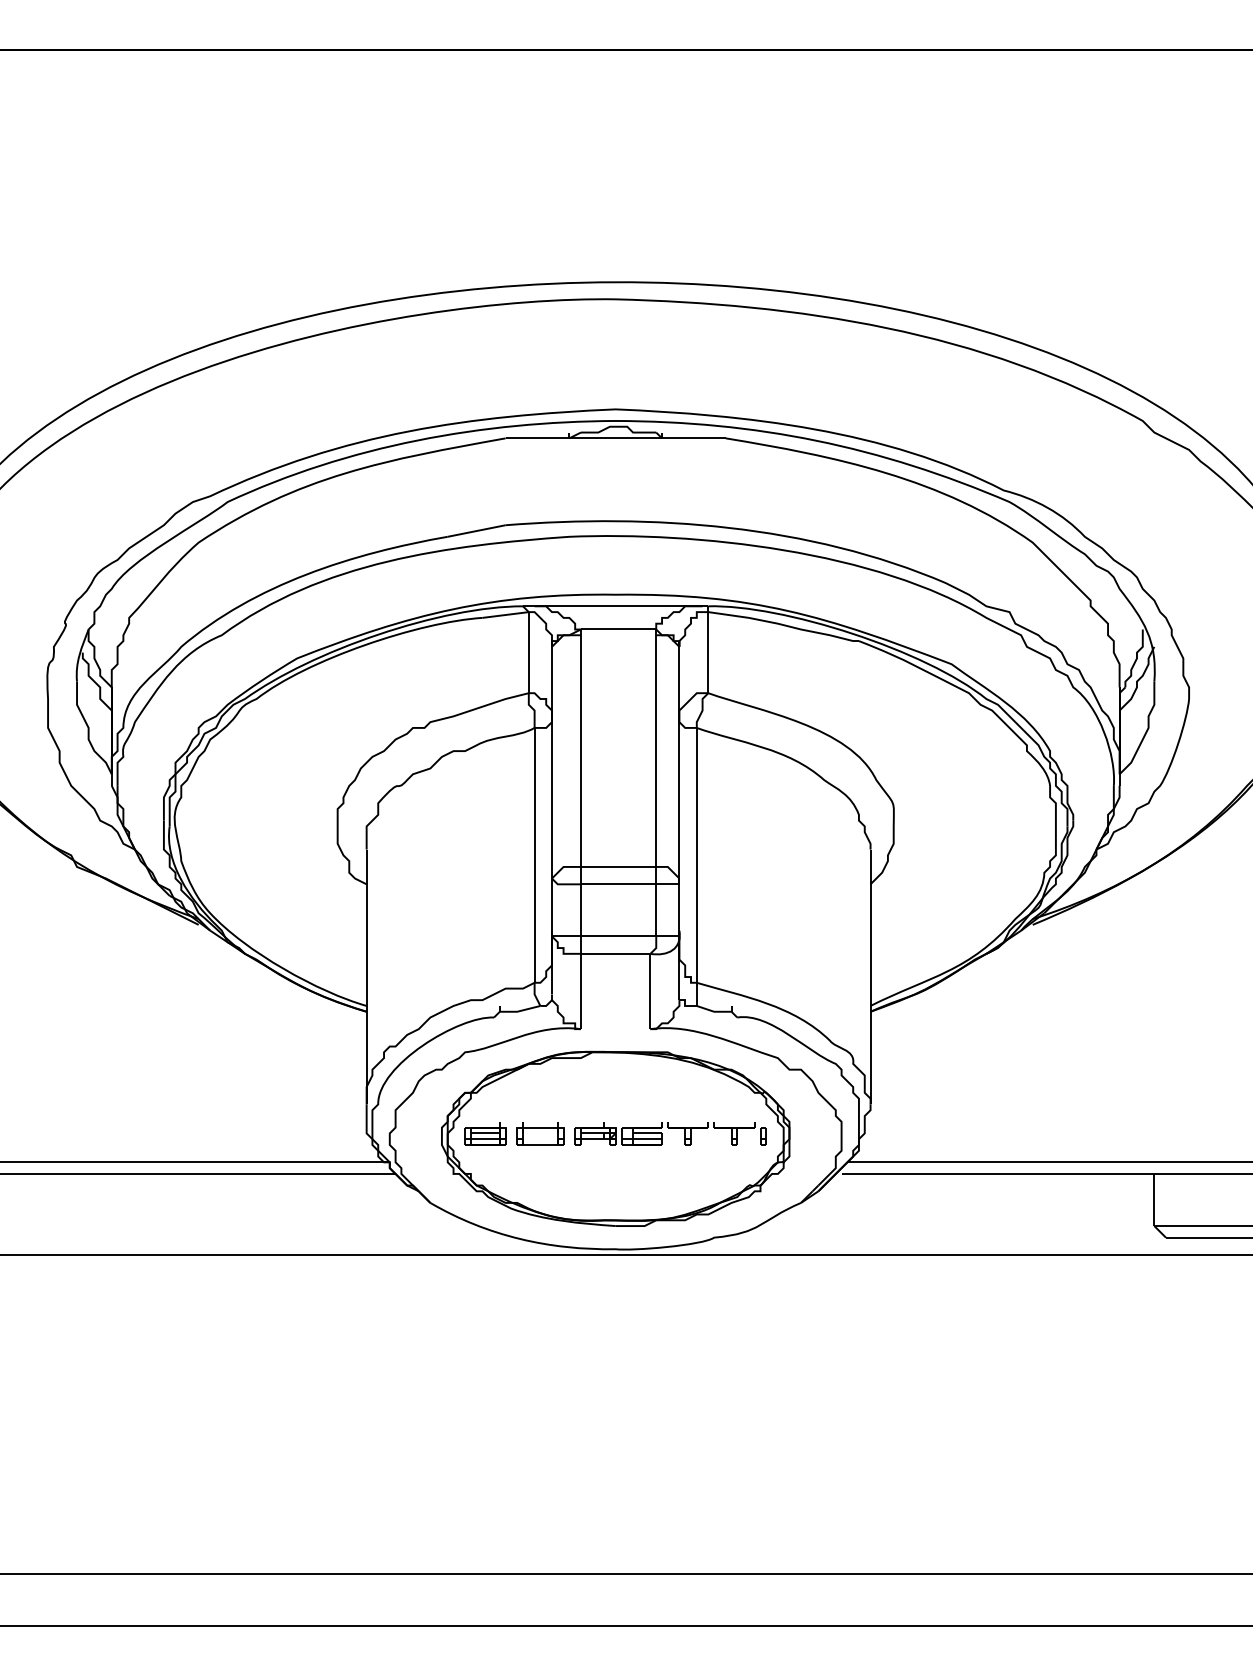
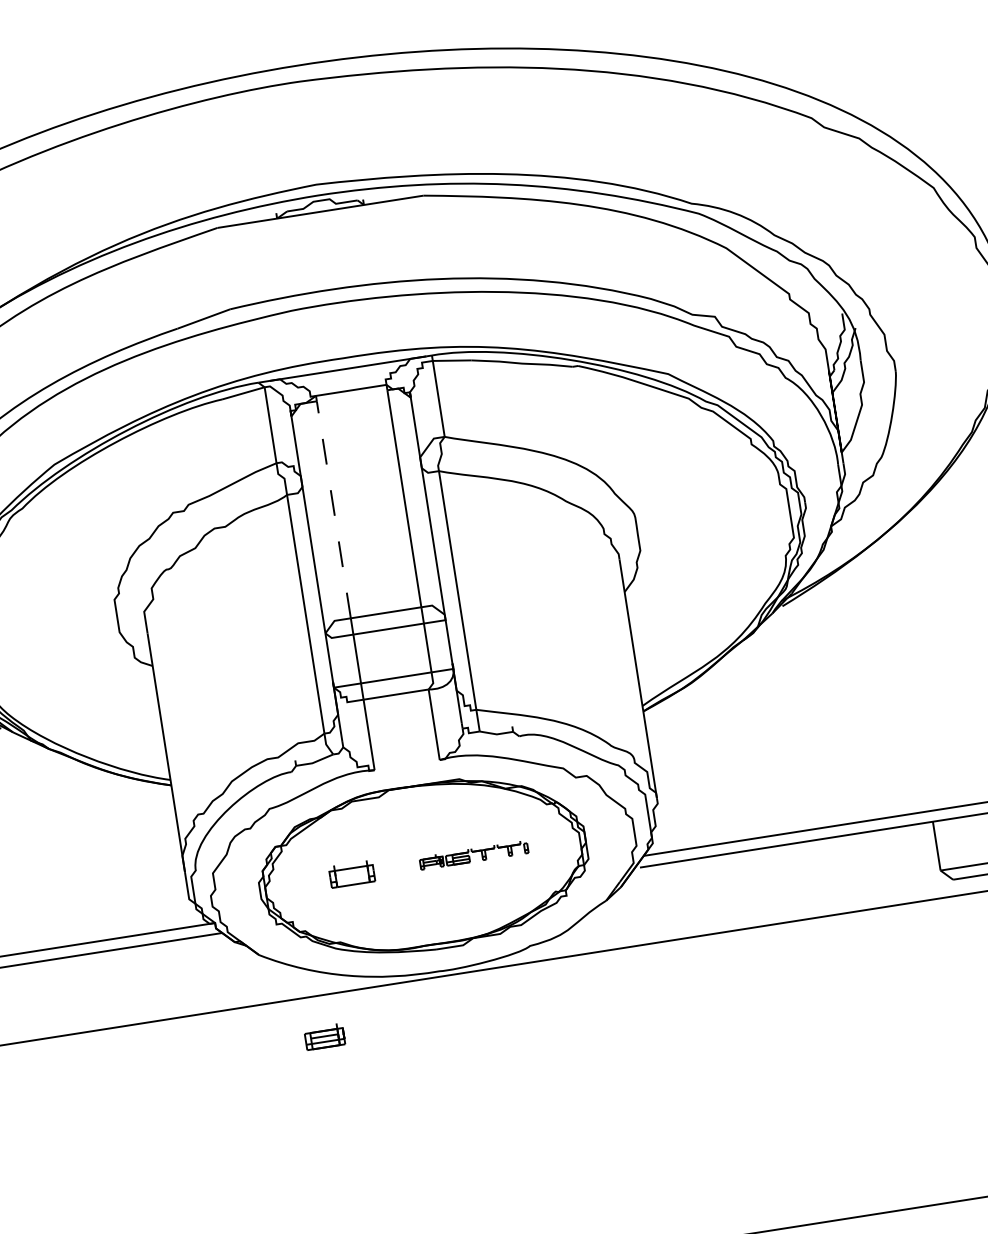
line: (580, 751) -> (333, 510), solid -> dashed
part: (485, 1133) -> (324, 1036), moved
part: (670, 1133) -> (473, 854), size x0.6

